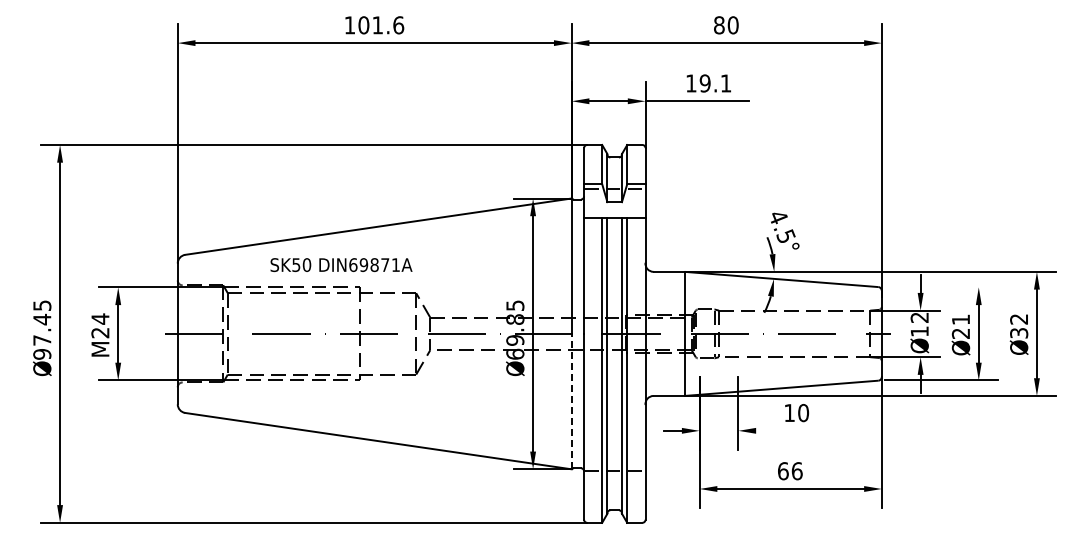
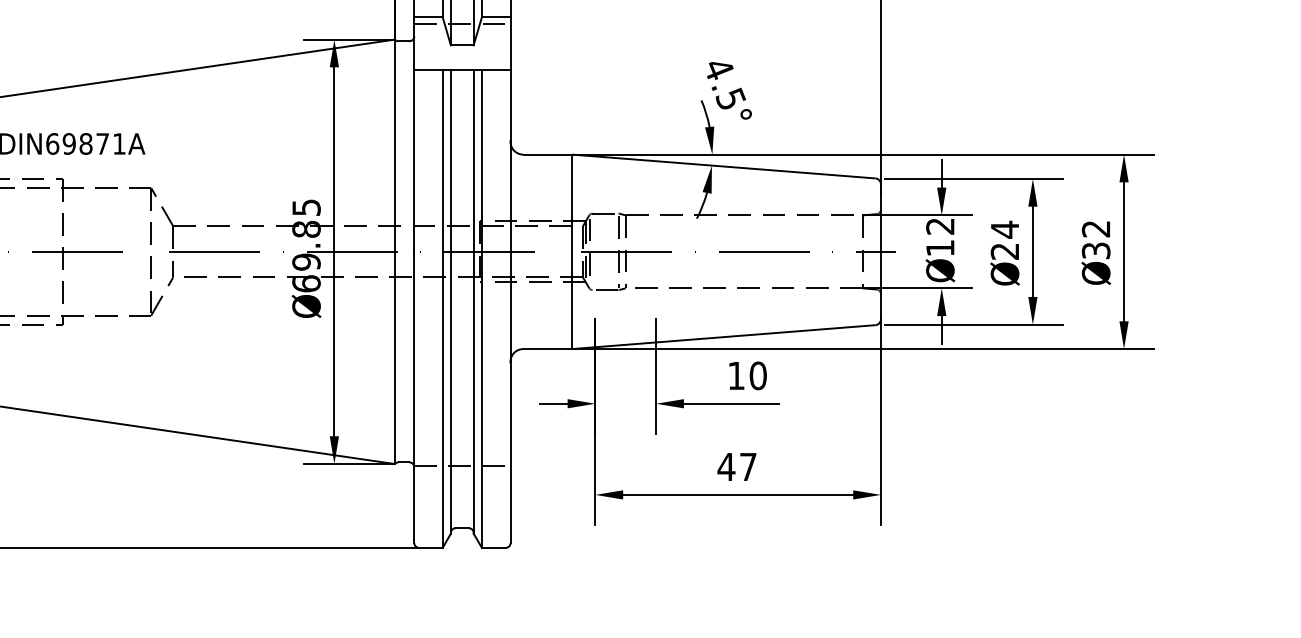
line: (941, 287) -> (974, 179), added
text: (960, 319) -> (1004, 229), 21 -> 24
line: (571, 401) -> (394, 357), dashed -> solid
line: (786, 430) -> (731, 403), added
text: (789, 471) -> (736, 467), 66 -> 47

